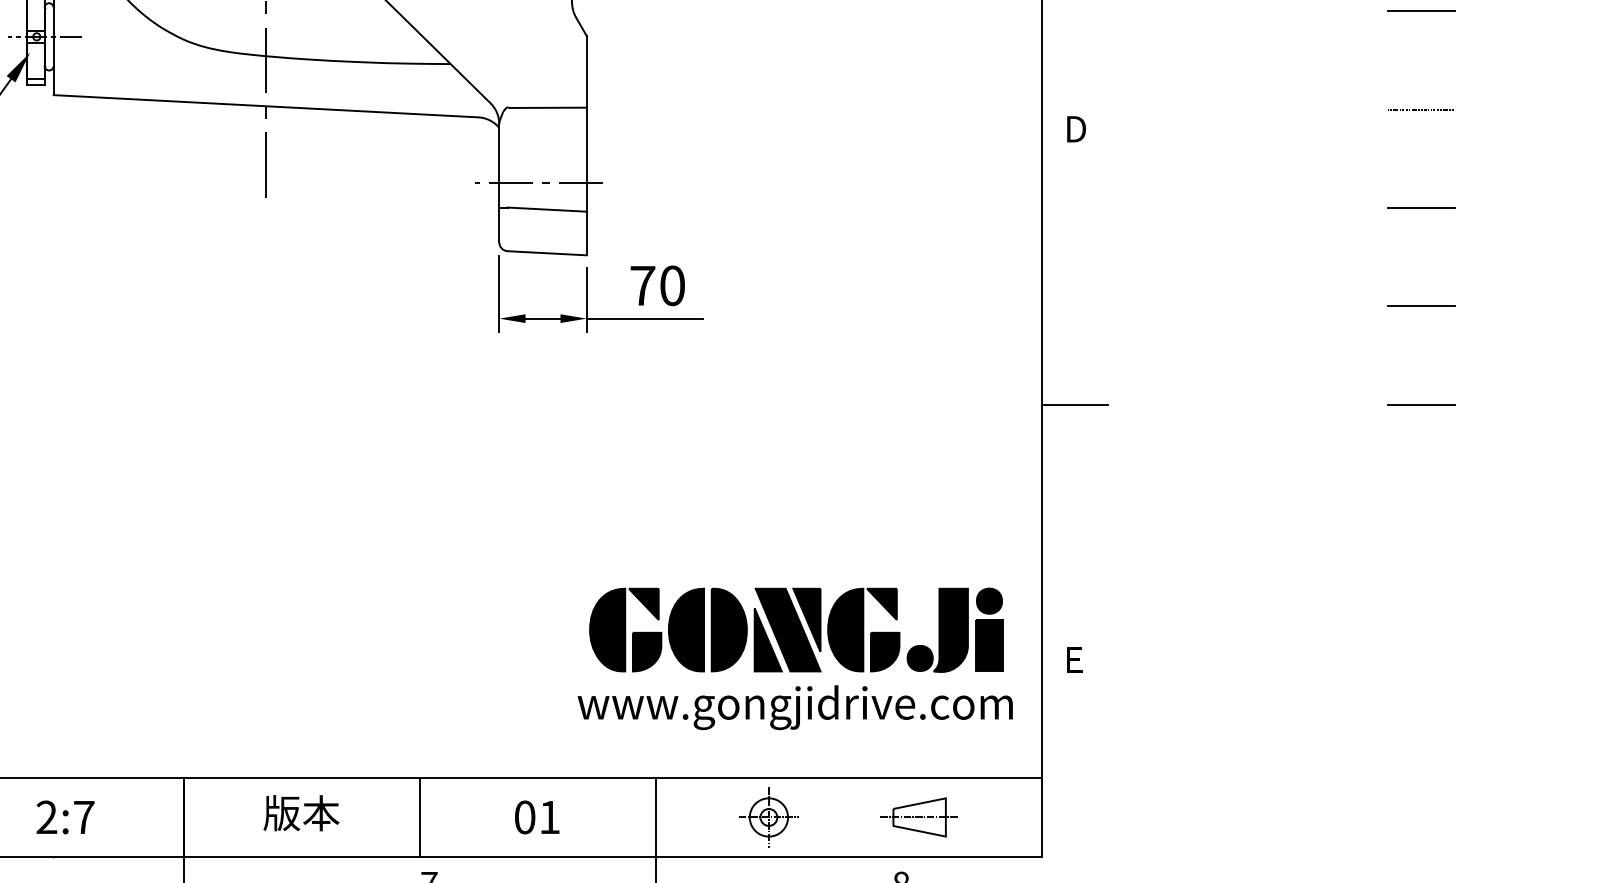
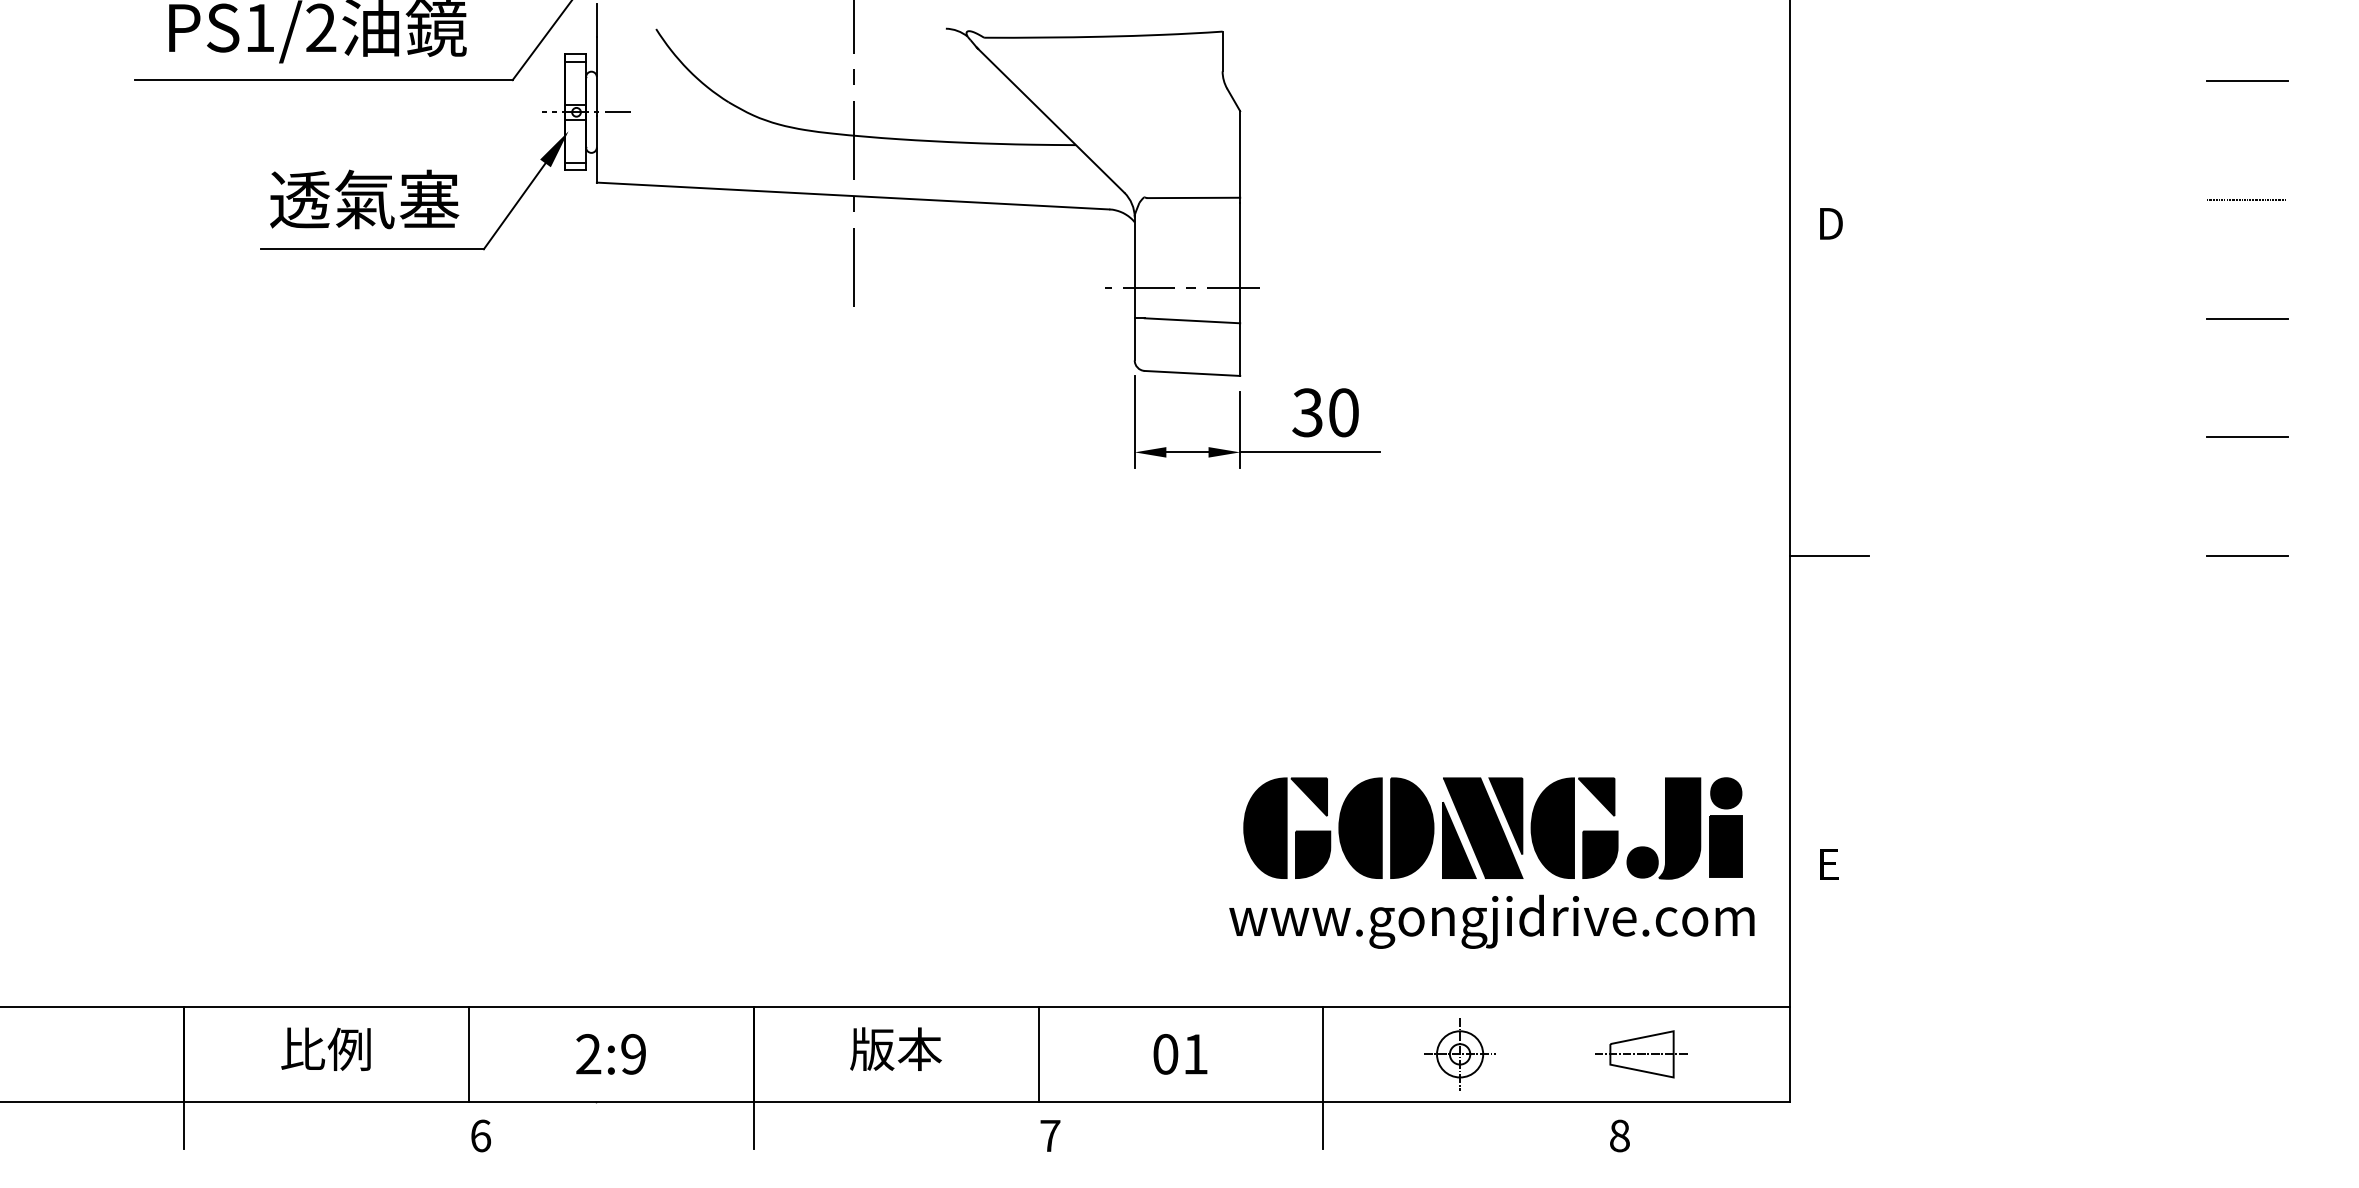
text: (642, 285) -> (1307, 412), 70 -> 30
text: (84, 817) -> (633, 1054), 2:7 -> 2:9

